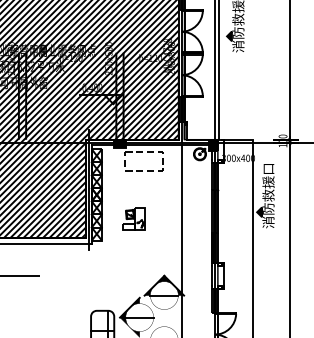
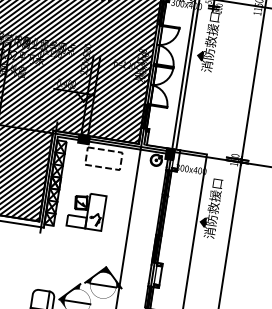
part: (133, 218) -> (85, 210), size x1.67

